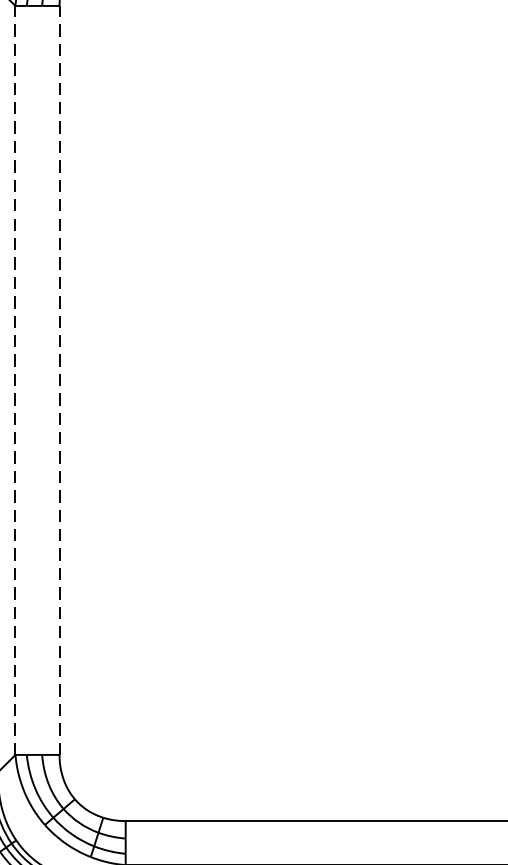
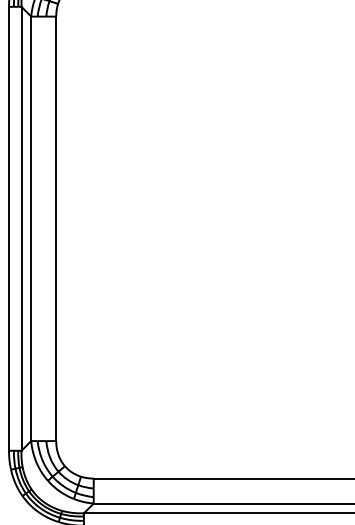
line: (15, 379) -> (31, 228), dashed -> solid
line: (60, 379) -> (56, 228), dashed -> solid

